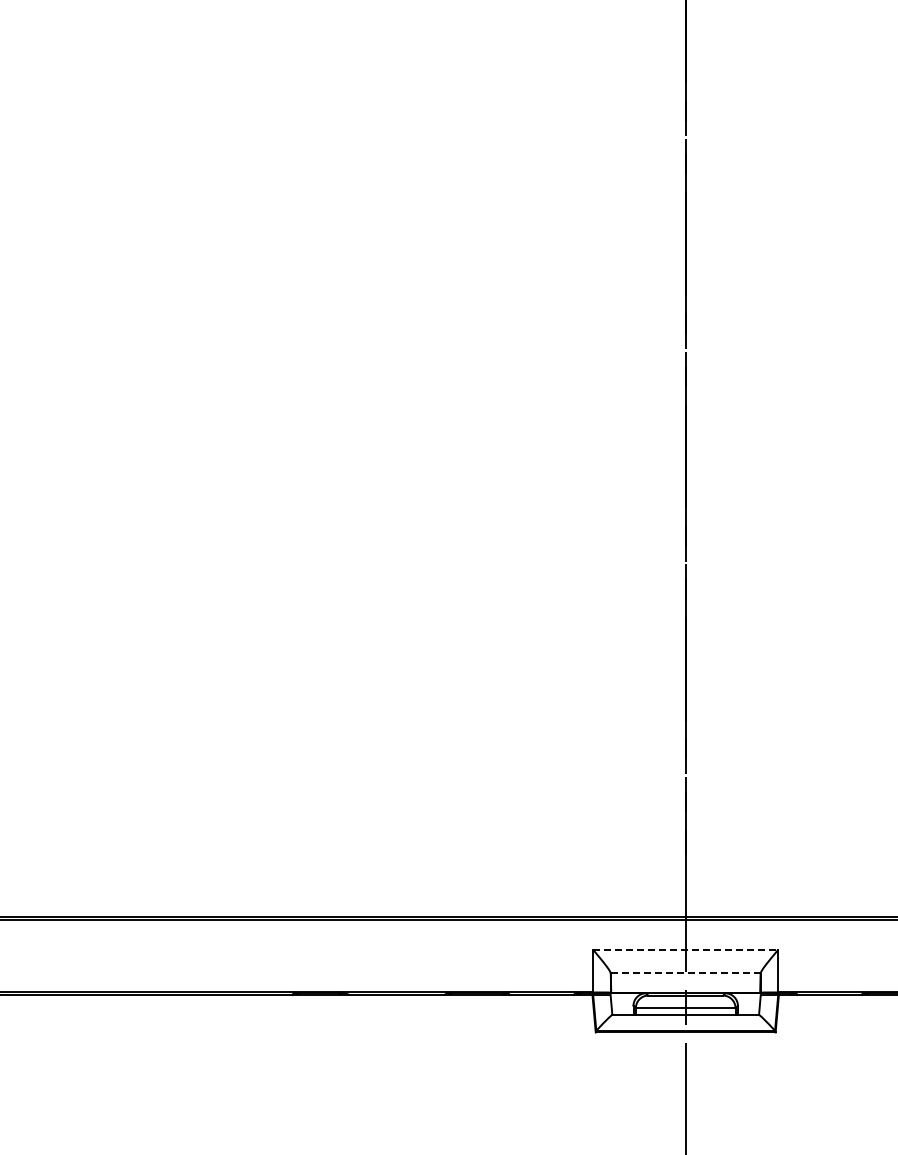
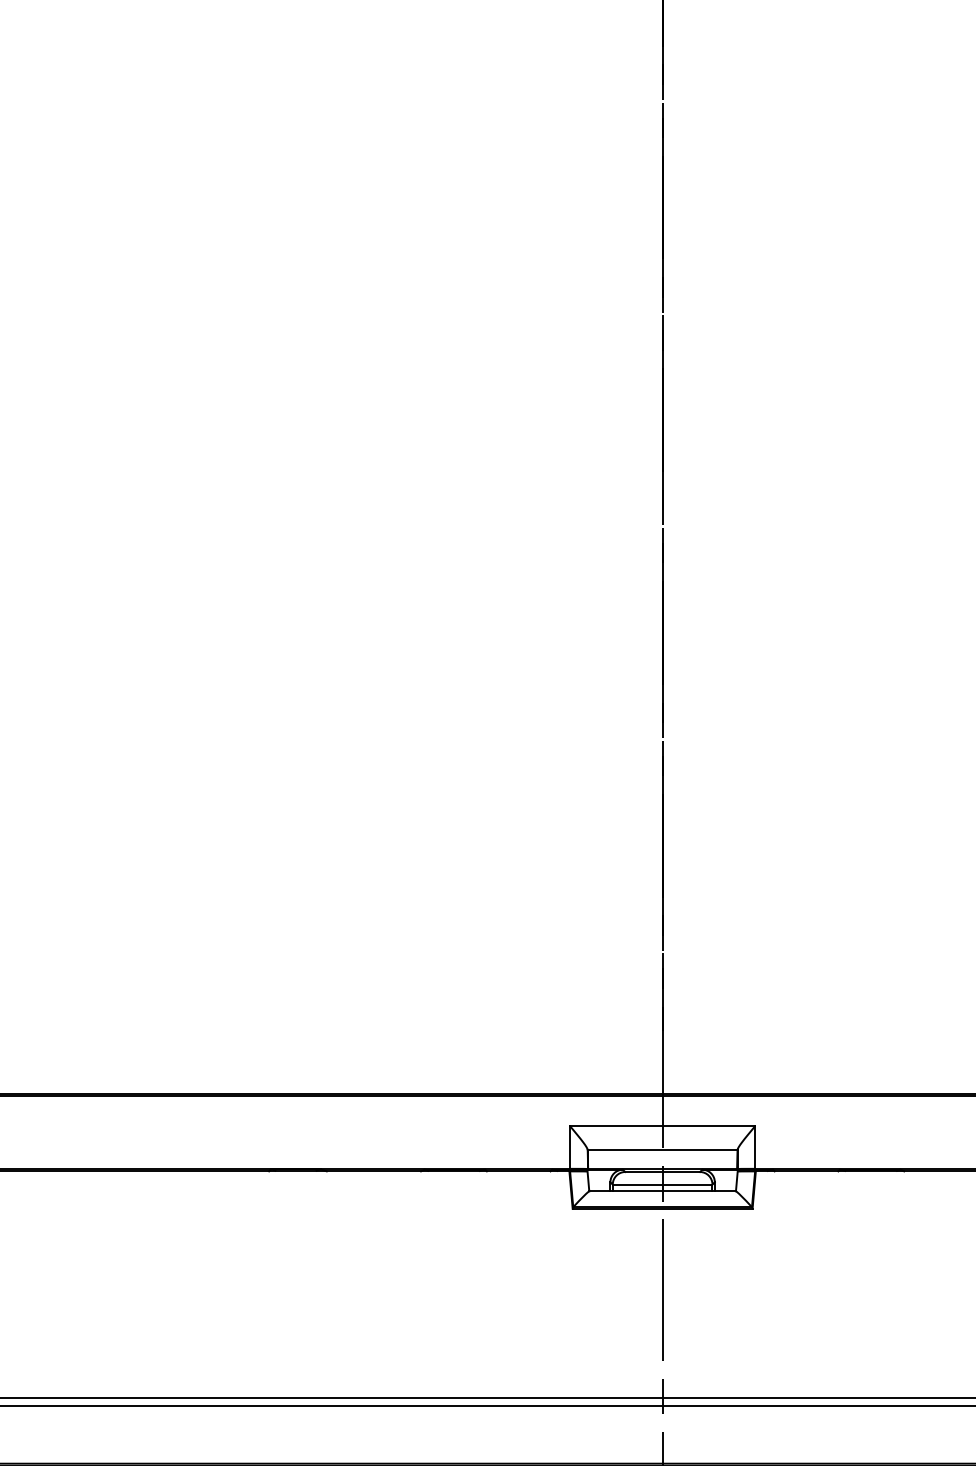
line: (686, 950) -> (663, 1126), dashed -> solid
line: (685, 973) -> (662, 1149), dashed -> solid

